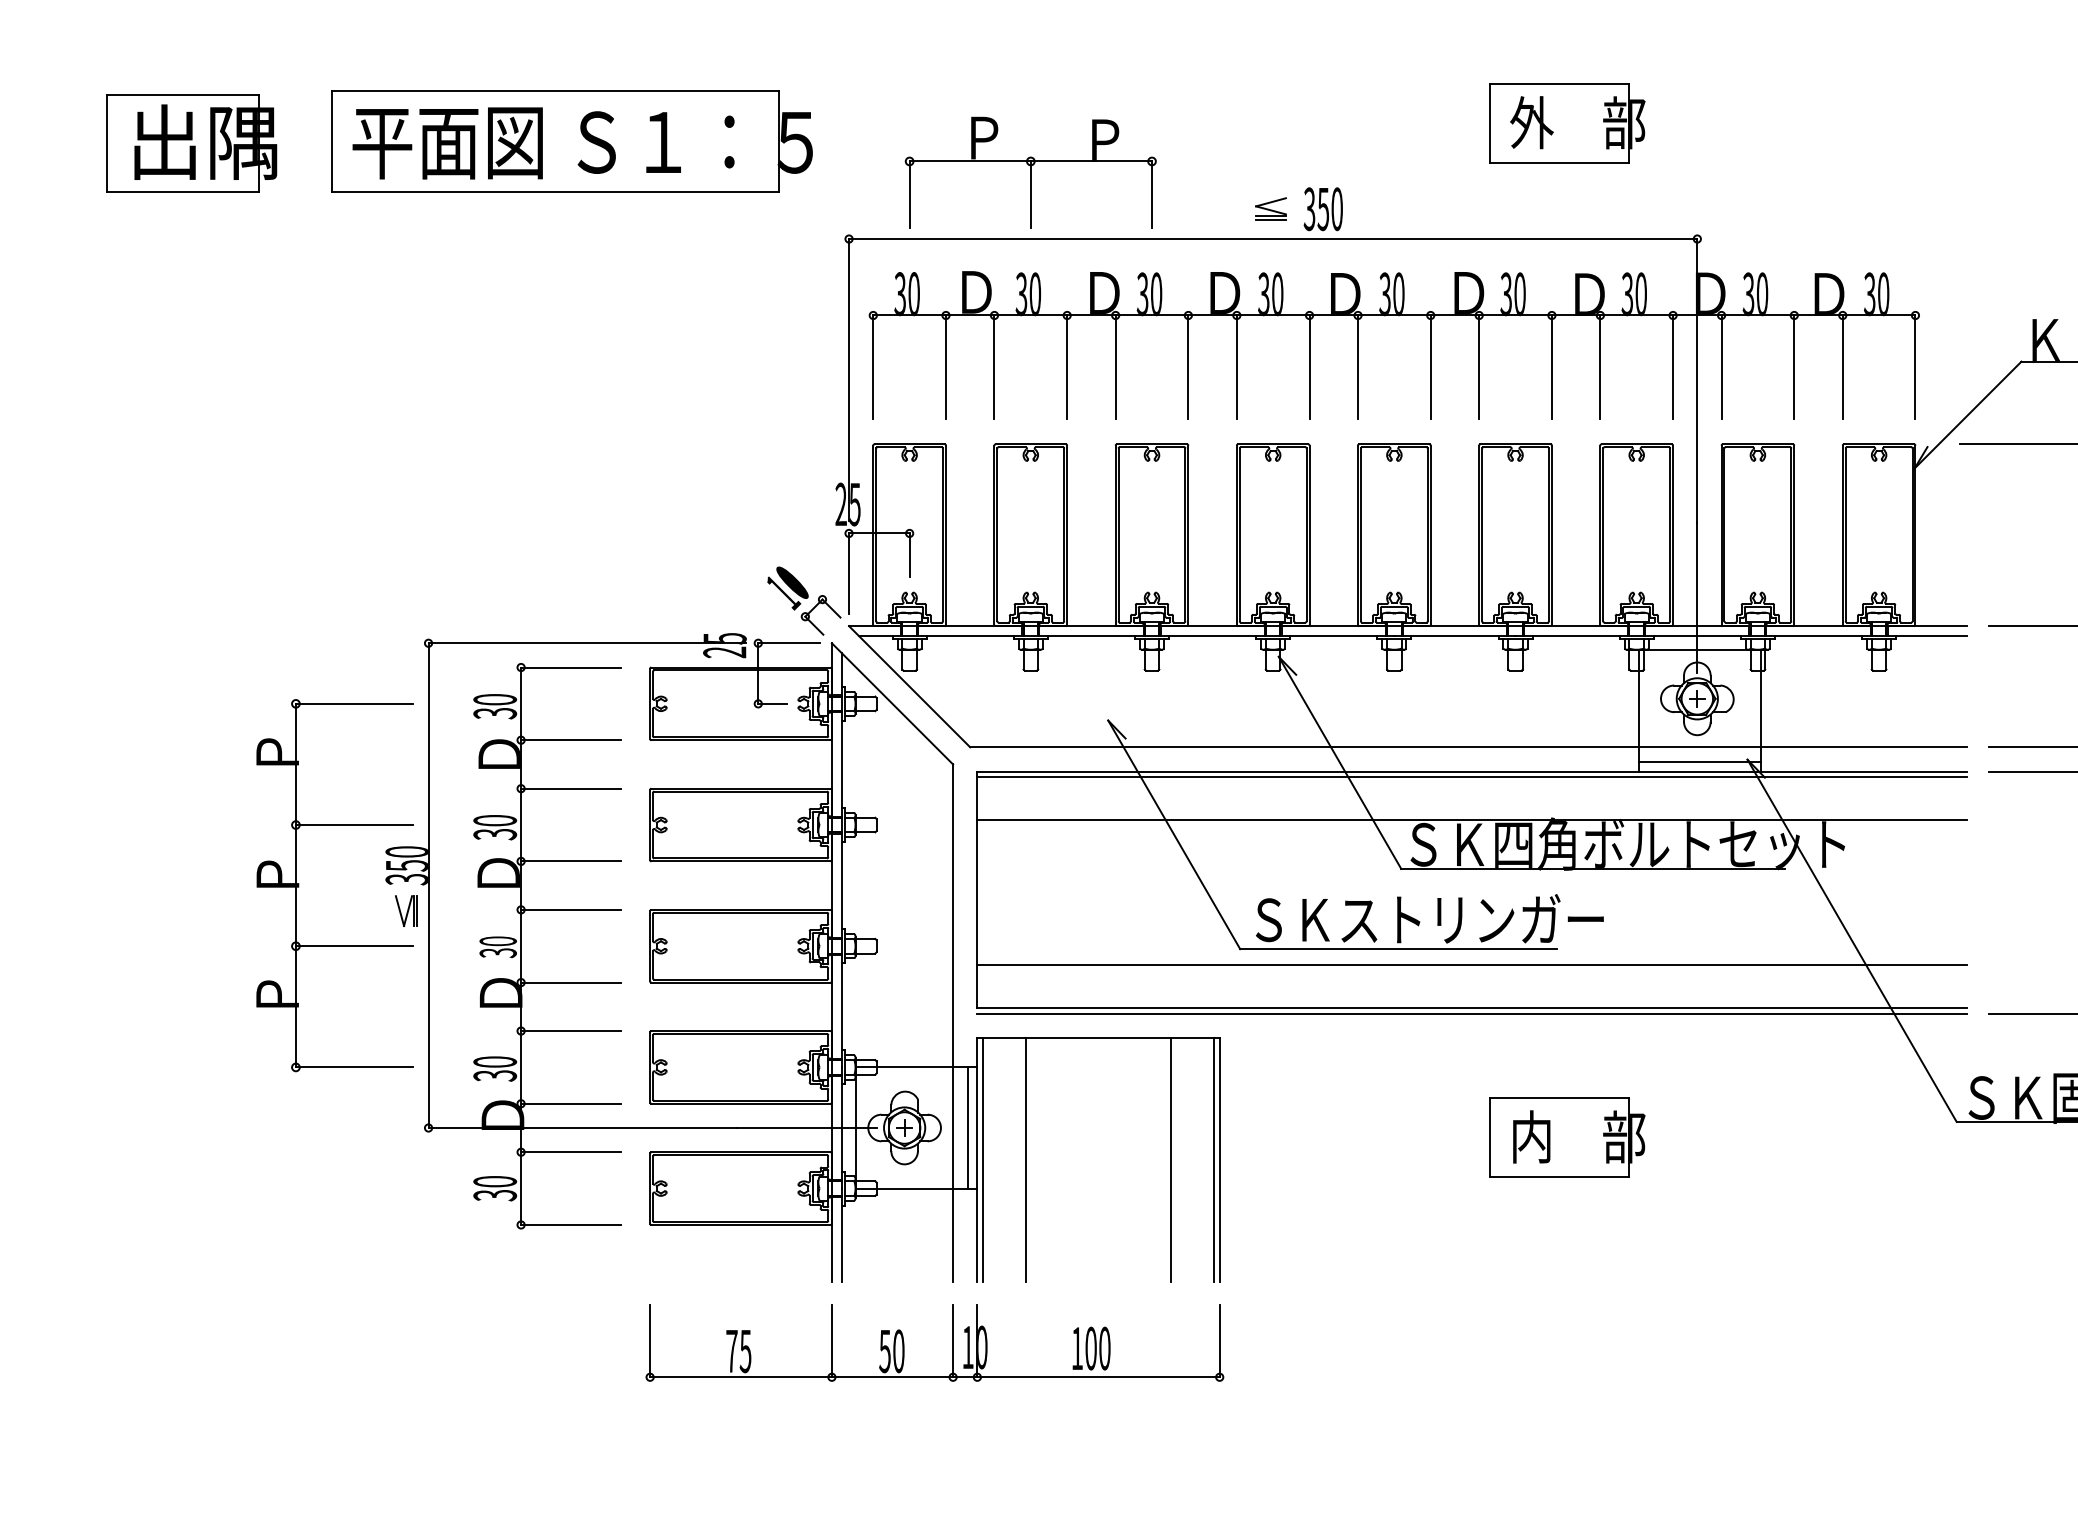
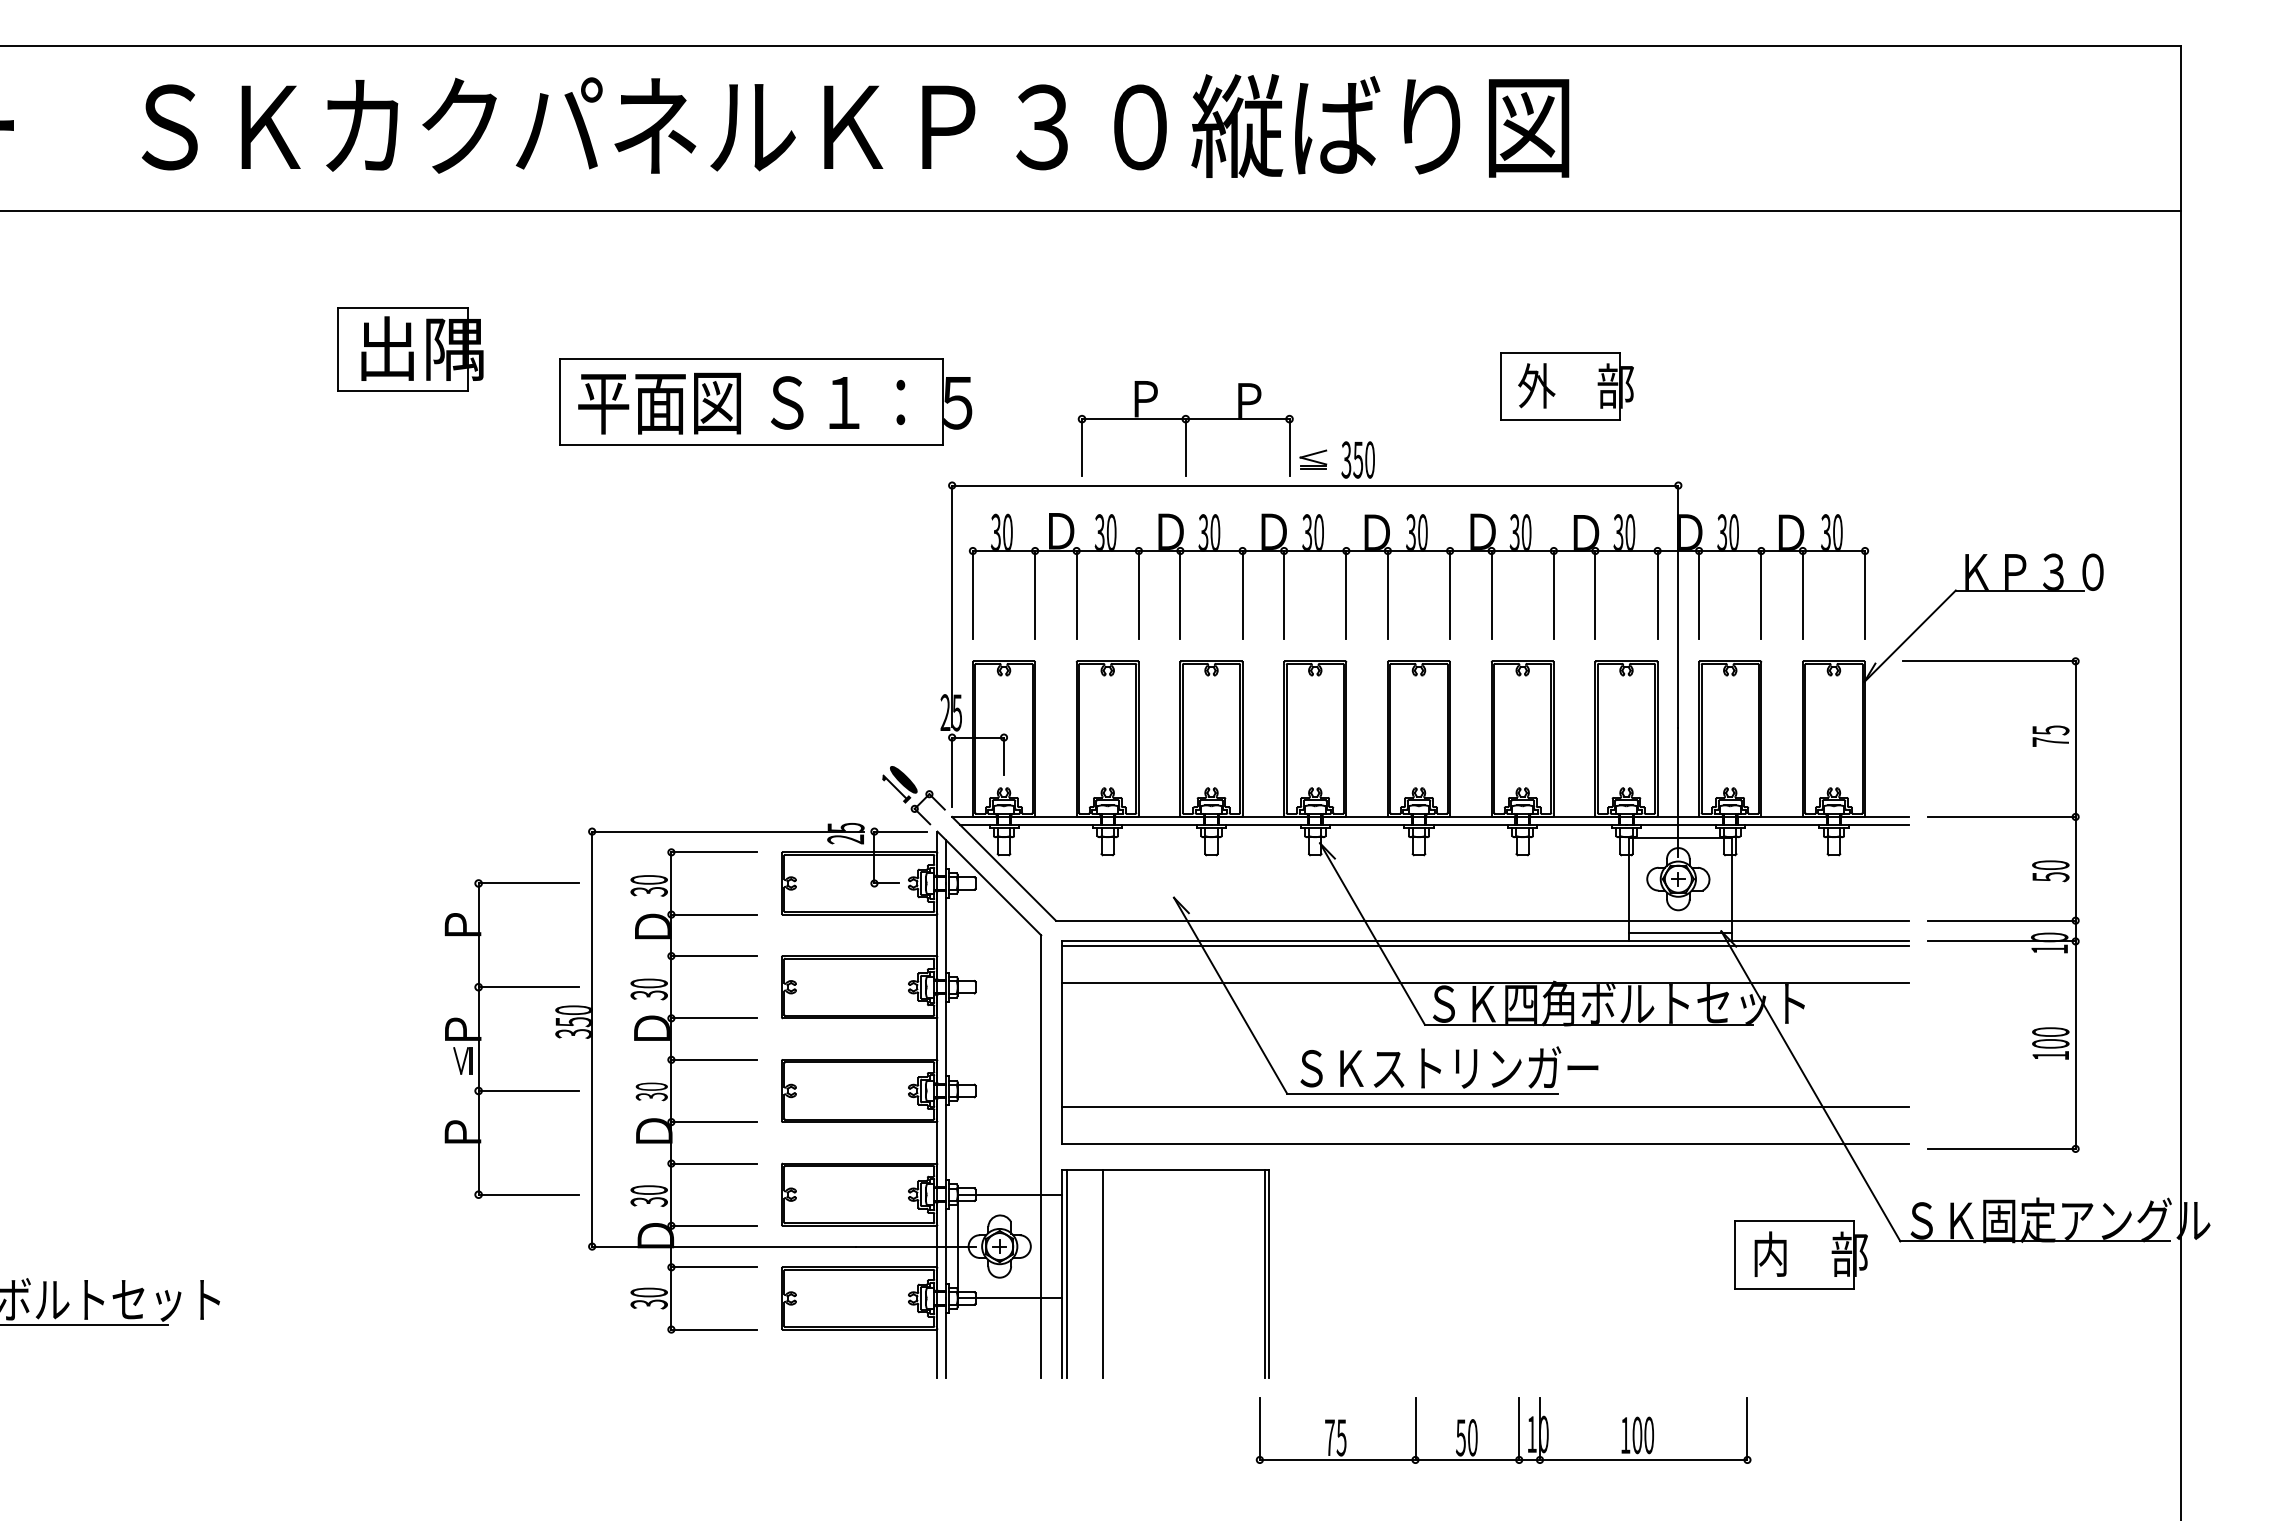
part: (571, 140) -> (765, 401), moved
part: (191, 143) -> (410, 349), moved
part: (1030, 172) -> (1185, 428), moved
part: (405, 910) -> (462, 1060), moved
line: (1470, 1013) -> (1484, 1148), removed
line: (967, 1127) -> (1053, 1246), removed
part: (1566, 1137) -> (1800, 1254), moved
line: (1170, 1159) -> (1227, 1273), removed
part: (952, 1342) -> (1518, 1430), moved

